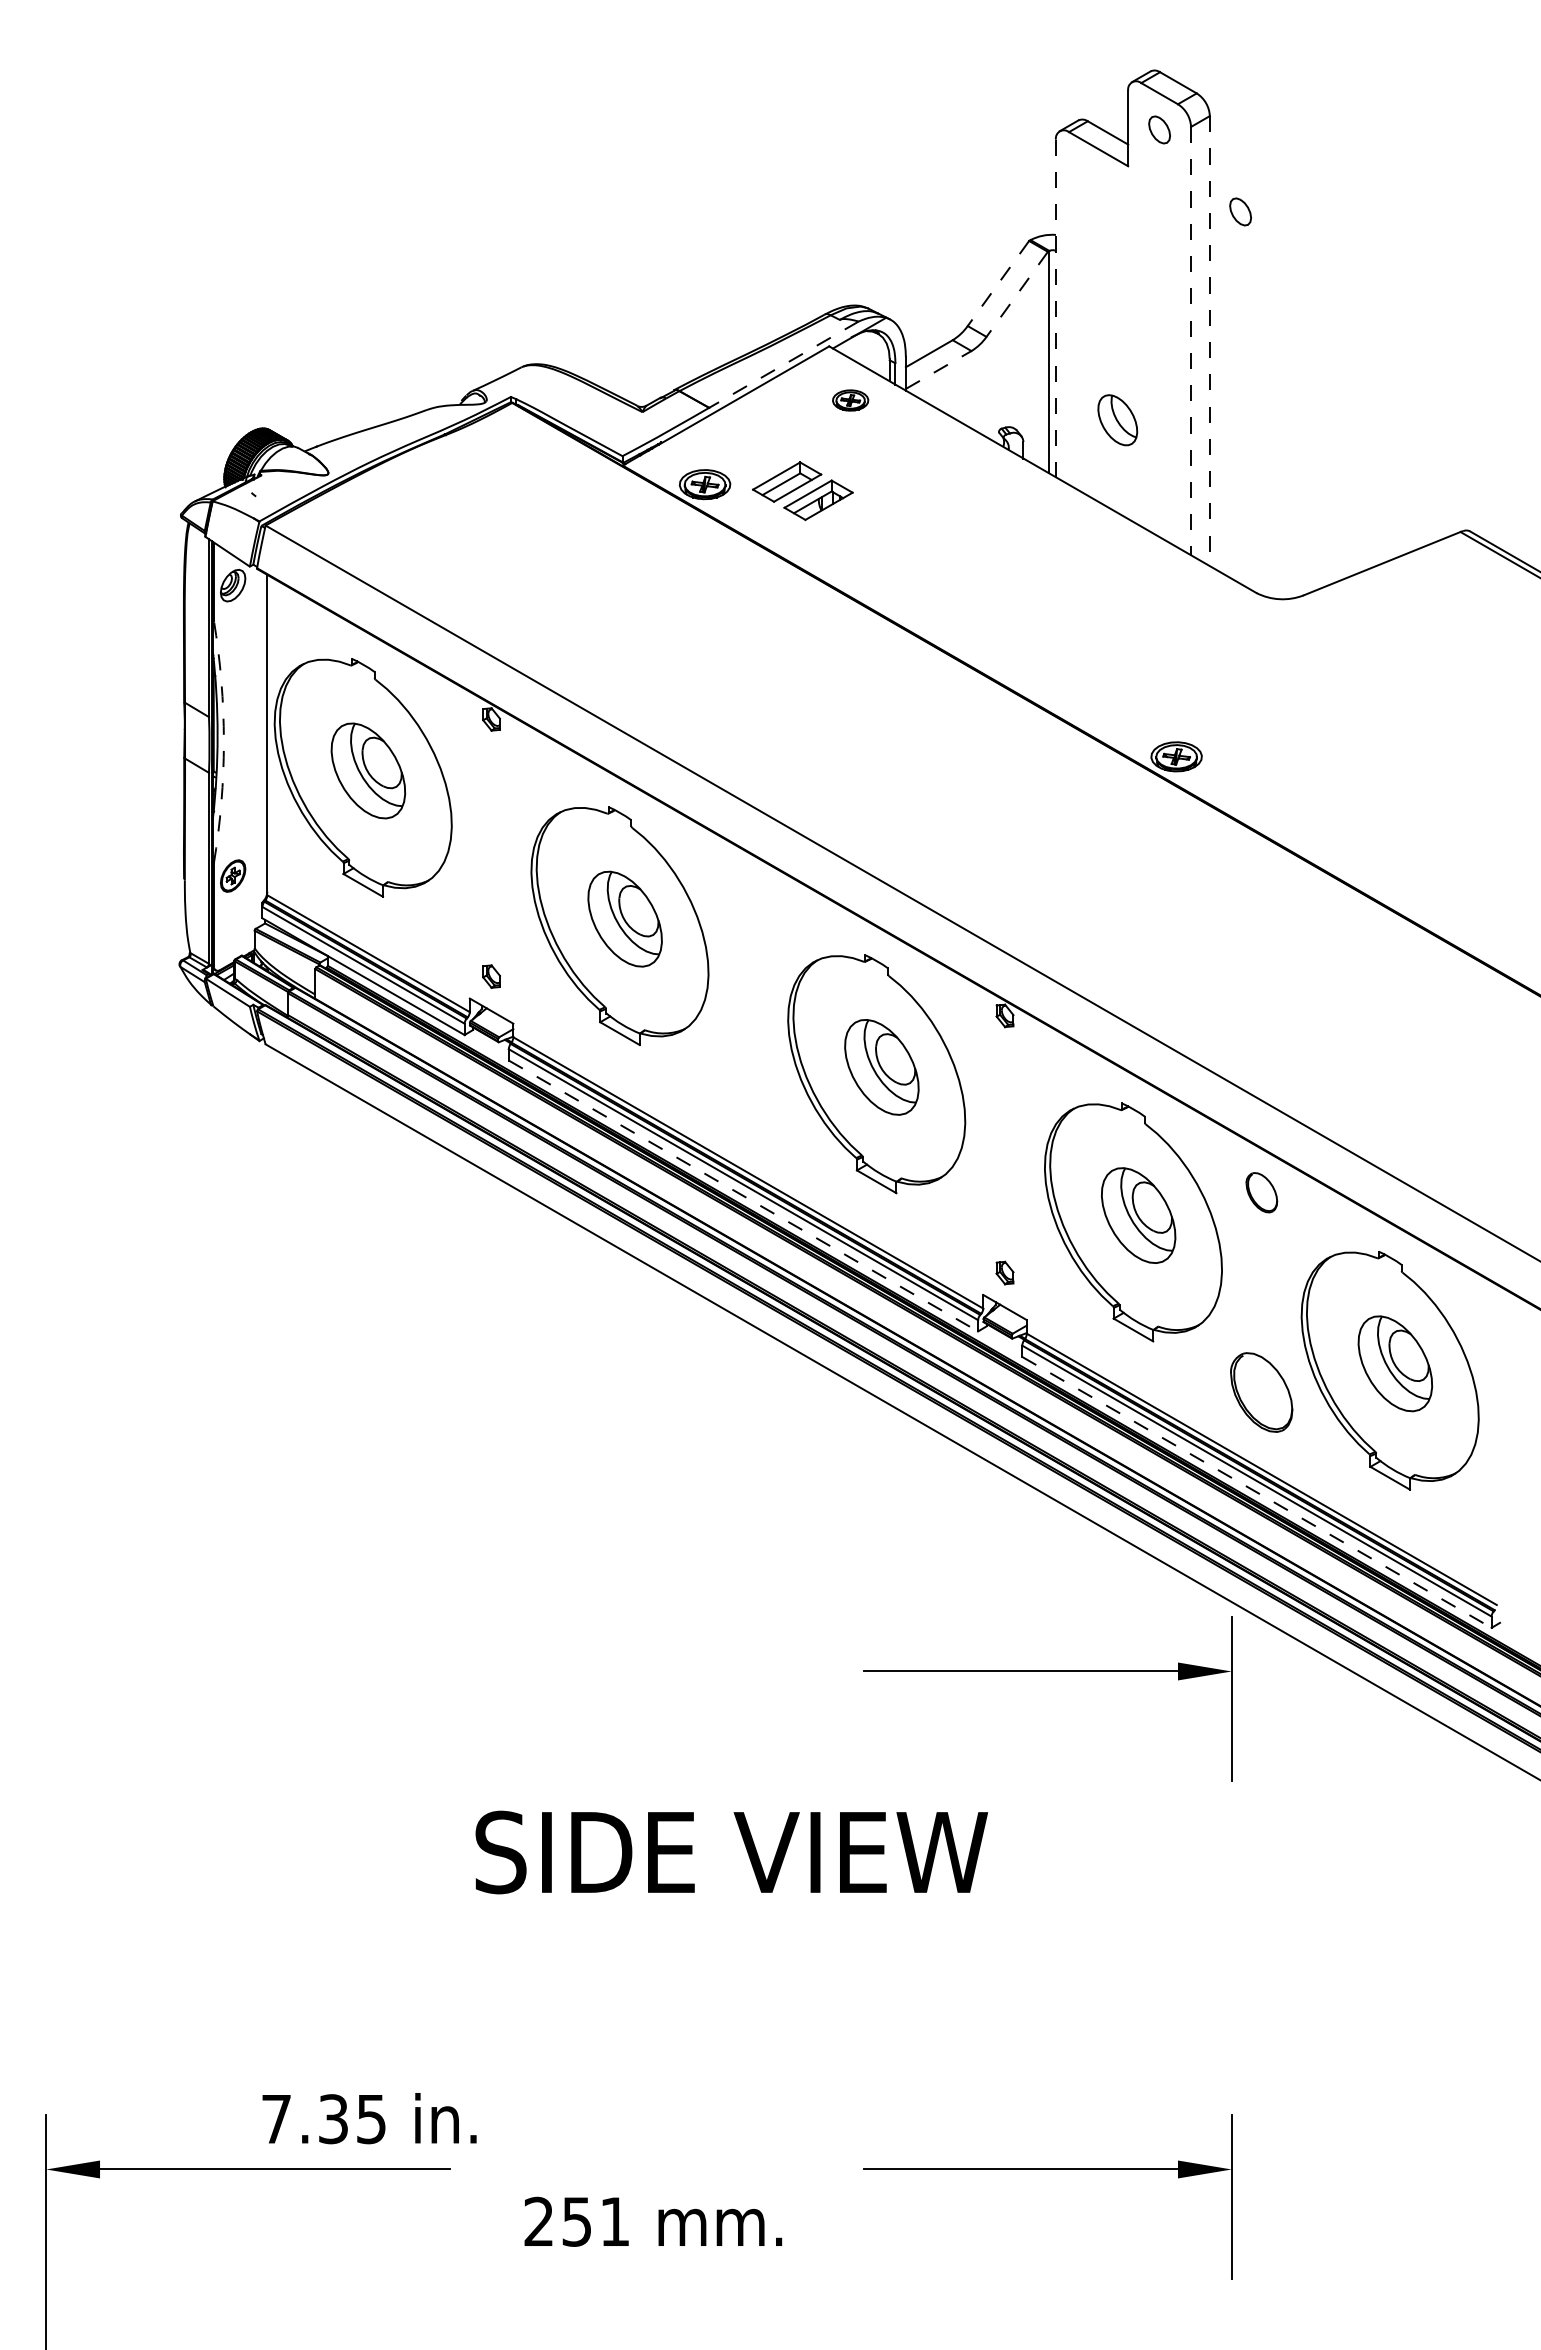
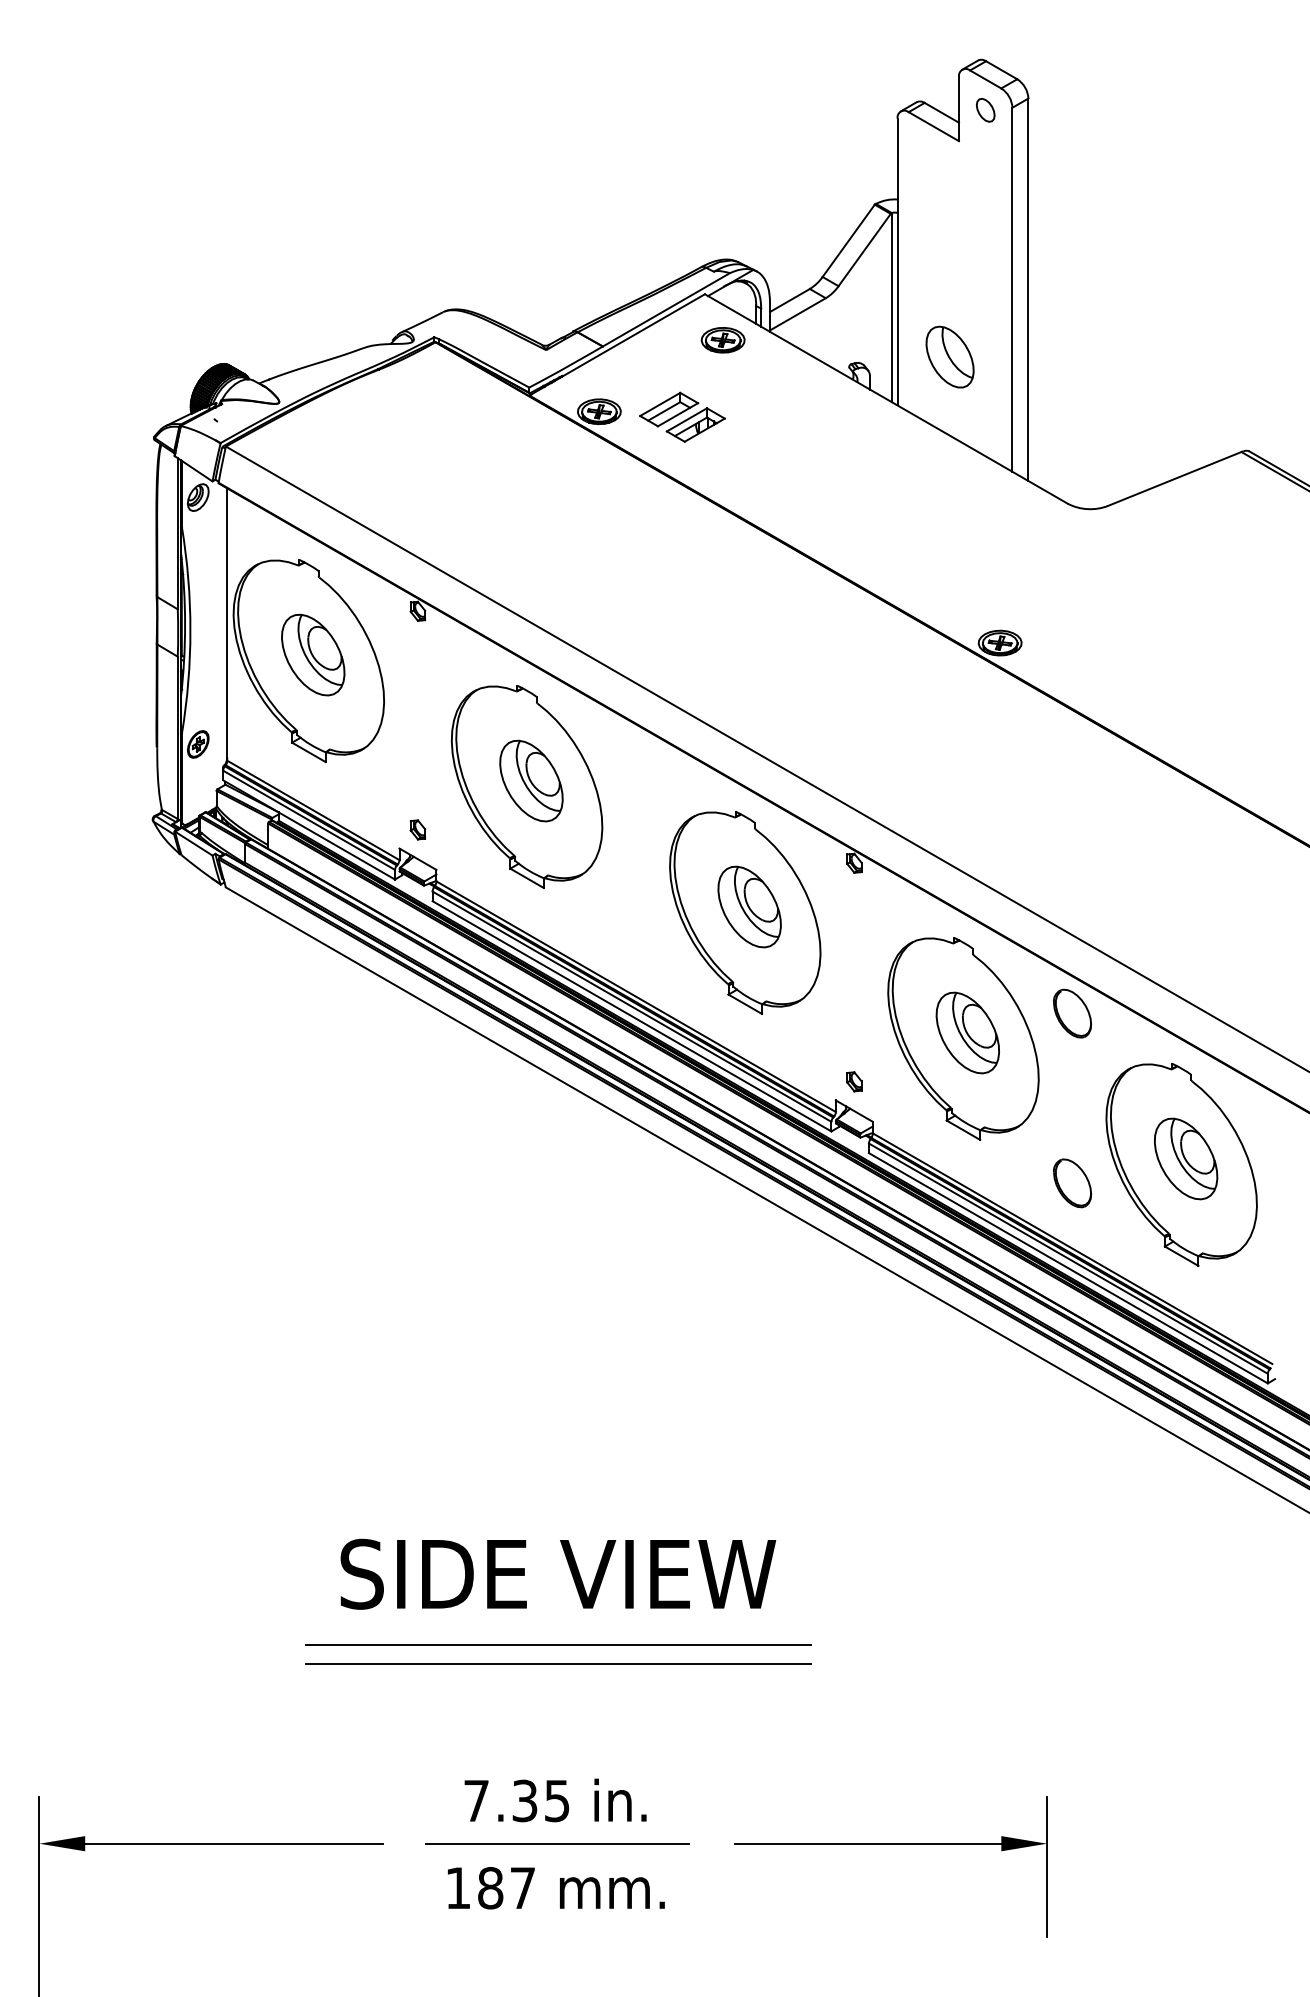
part: (1240, 211) -> (1054, 179), removed
line: (998, 283) -> (848, 240), dashed -> solid
line: (1016, 294) -> (864, 250), dashed -> solid
line: (1055, 308) -> (897, 262), dashed -> solid
line: (1191, 341) -> (1012, 290), dashed -> solid
line: (1209, 341) -> (1028, 290), dashed -> solid
line: (783, 364) -> (666, 309), dashed -> solid
line: (938, 369) -> (797, 313), dashed -> solid
part: (850, 400) -> (722, 340), size x1.43
part: (1117, 419) -> (949, 356), size x1.43
arc: (223, 741) -> (190, 630), dashed -> solid
part: (1261, 1192) -> (1072, 1013), size x1.43
line: (743, 1196) -> (632, 1016), dashed -> solid
part: (1261, 1392) -> (1072, 1183), size x0.71
line: (1256, 1492) -> (1068, 1268), dashed -> solid
part: (1047, 1671) -> (890, 1420), removed
text: (731, 1852) -> (558, 1574), moved
line: (656, 1935) -> (558, 1644), added
line: (656, 1958) -> (558, 1664), added
text: (369, 2118) -> (555, 1800), moved
line: (655, 2169) -> (557, 1843), added
text: (576, 2221) -> (490, 1887), 251 -> 187

